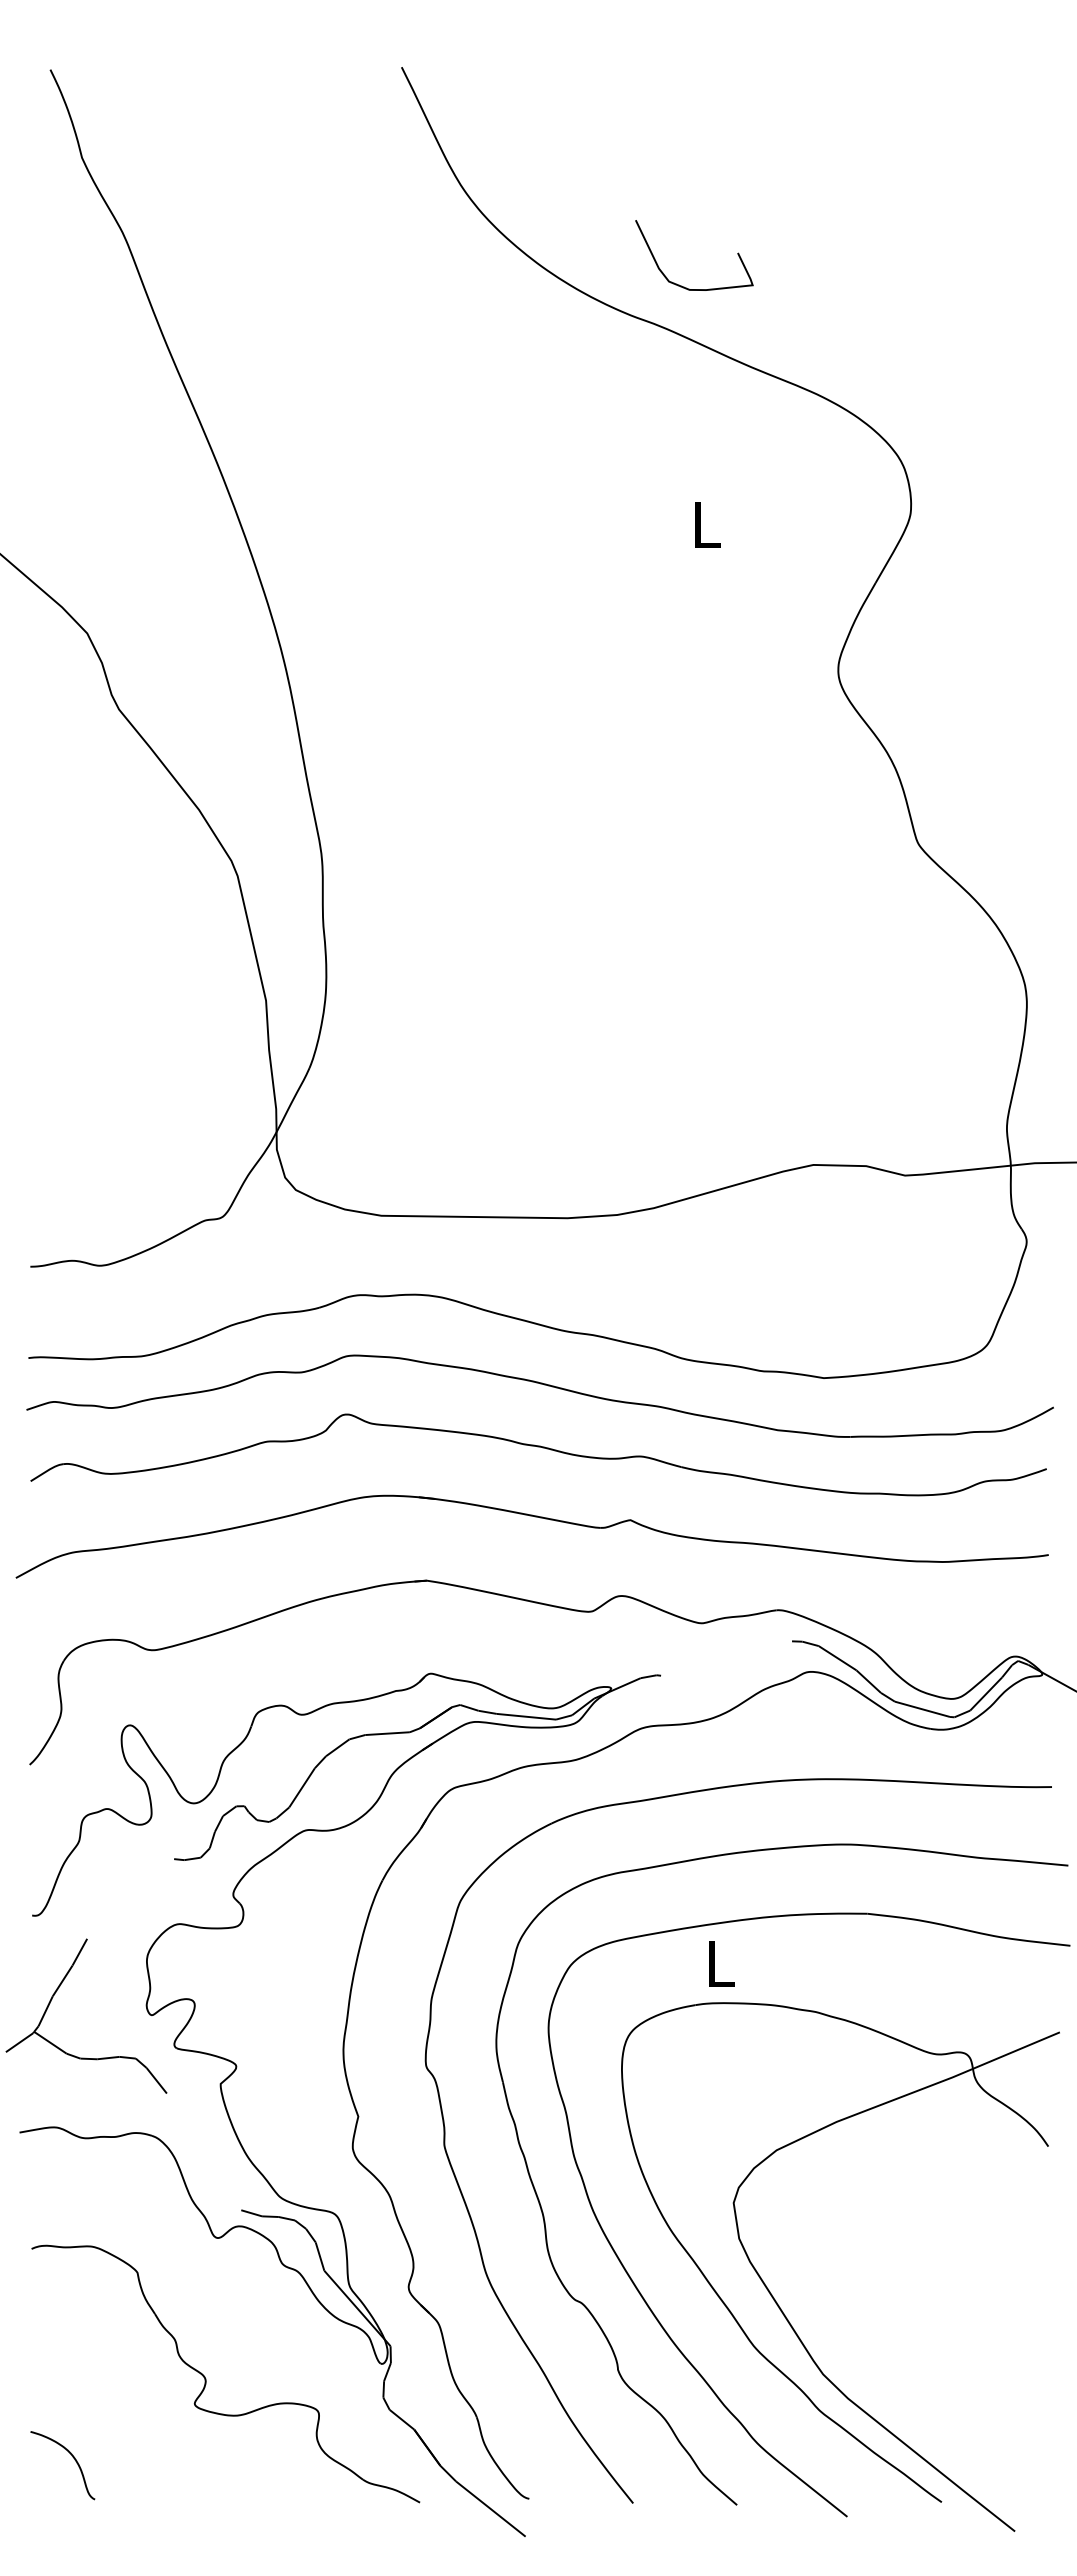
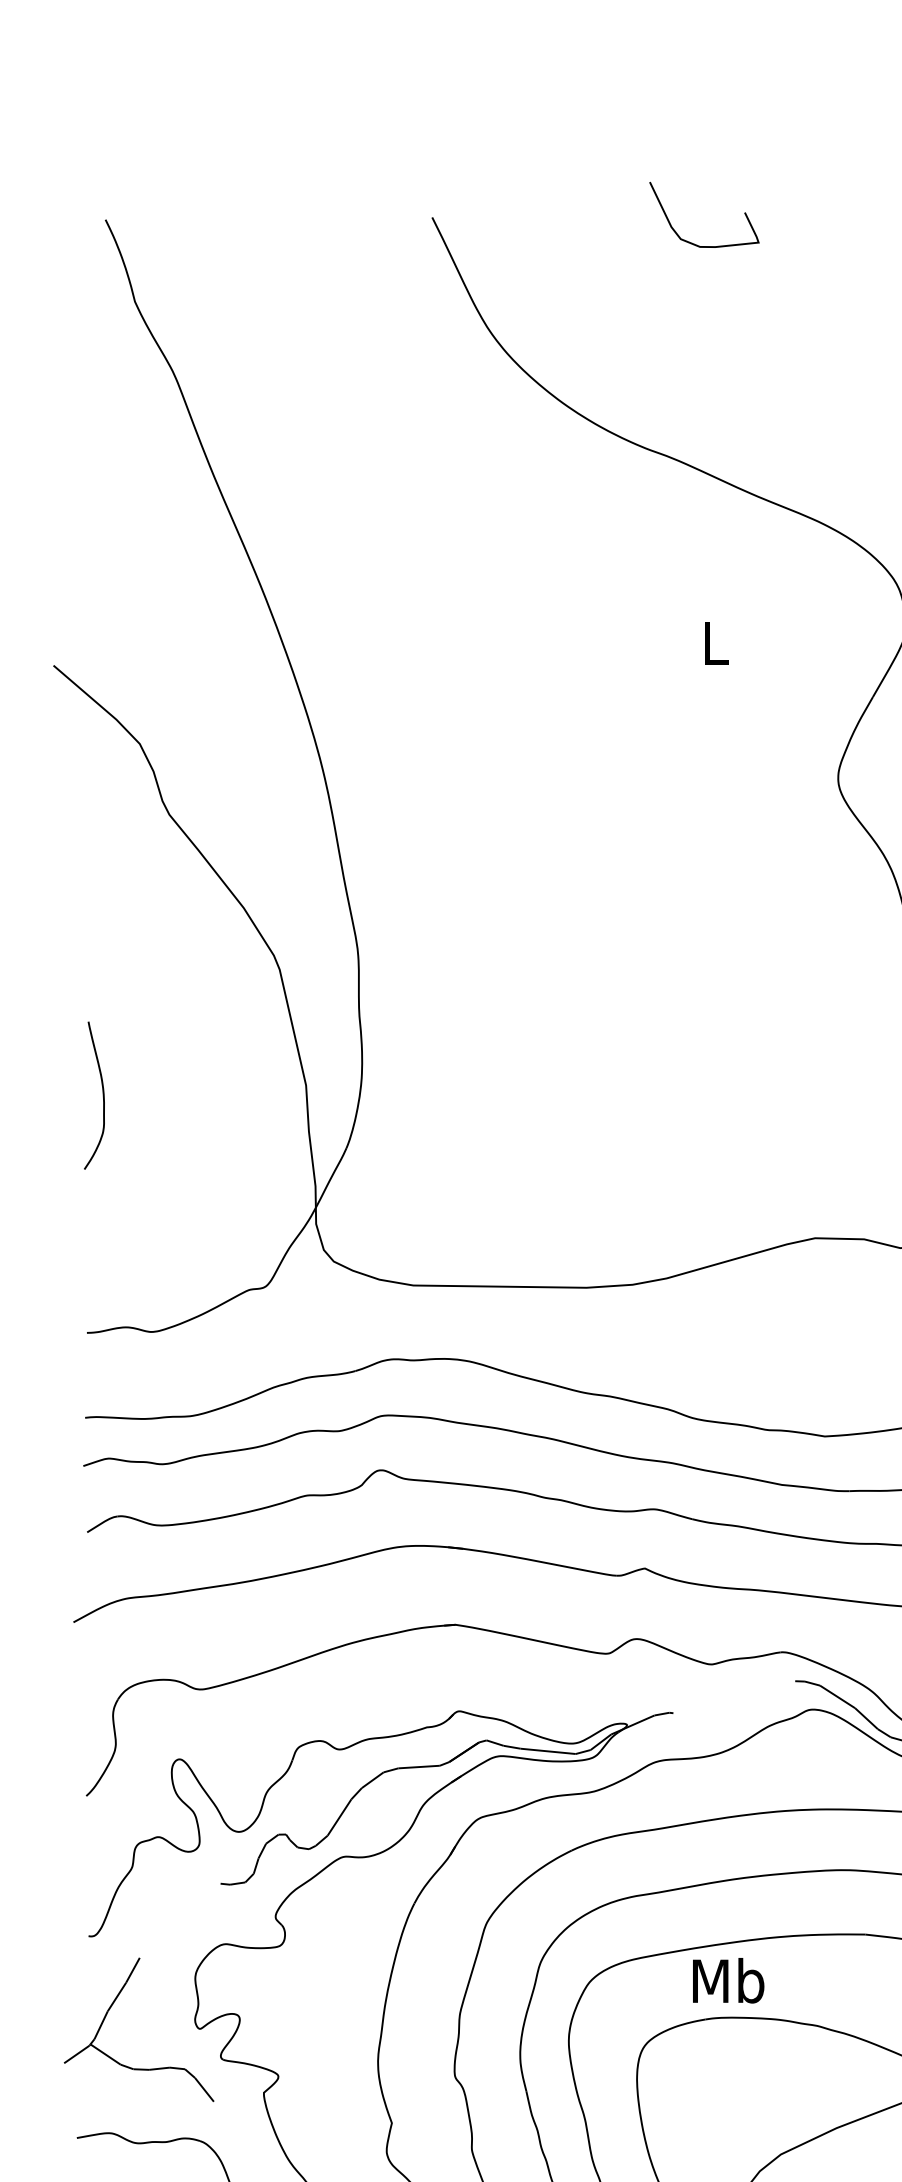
curve: (684, 286) -> (695, 243), moved
curve: (47, 1011) -> (102, 1095), added
text: (720, 1962) -> (728, 1979), L -> Mb

